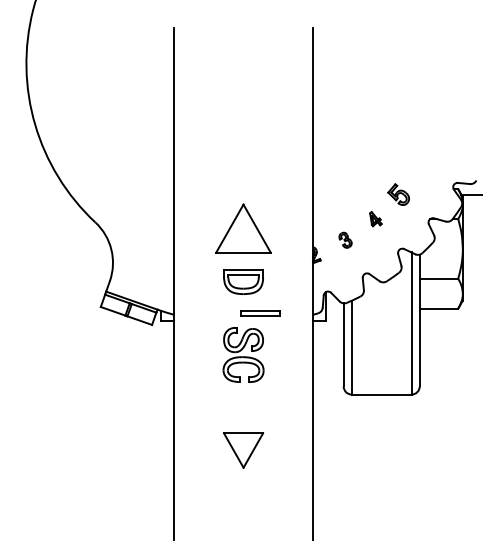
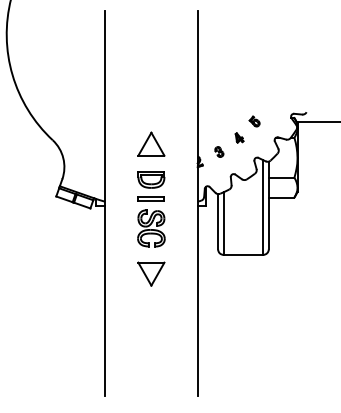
part: (398, 194) -> (254, 121), size x0.71
part: (243, 227) -> (151, 143), size x0.71
part: (258, 313) -> (150, 198), moved
part: (243, 449) -> (151, 273), moved

